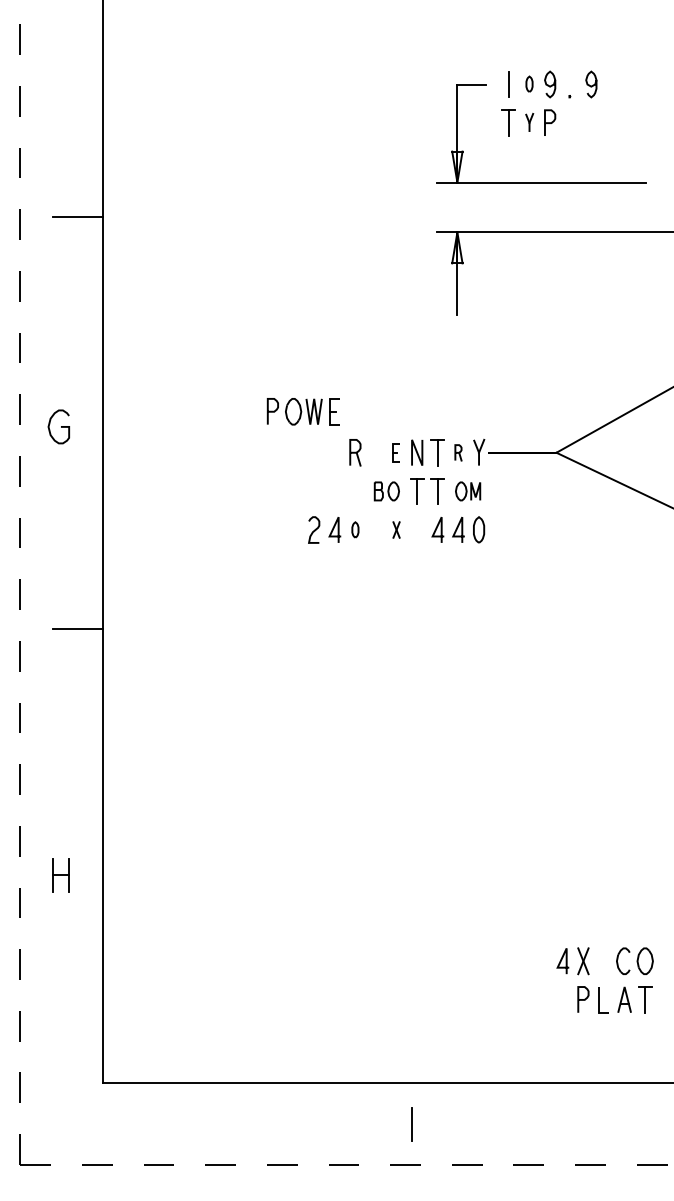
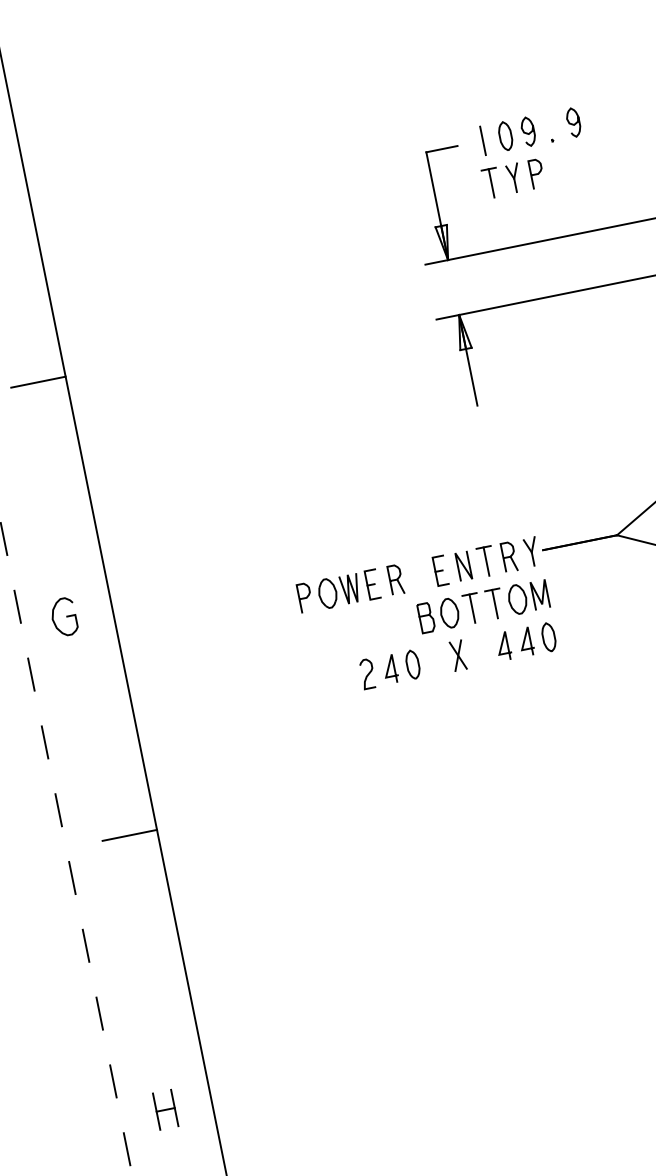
part: (529, 83) -> (505, 135), size x1.67
part: (529, 122) -> (514, 178), size x1.43
part: (302, 411) -> (337, 591), moved
part: (395, 452) -> (439, 570), size x1.43
part: (458, 452) -> (509, 556), size x1.67
part: (386, 491) -> (438, 615), size x1.43
part: (467, 491) -> (527, 597), size x1.43
part: (355, 529) -> (412, 664), size x1.67
part: (396, 529) -> (458, 655), size x1.67

